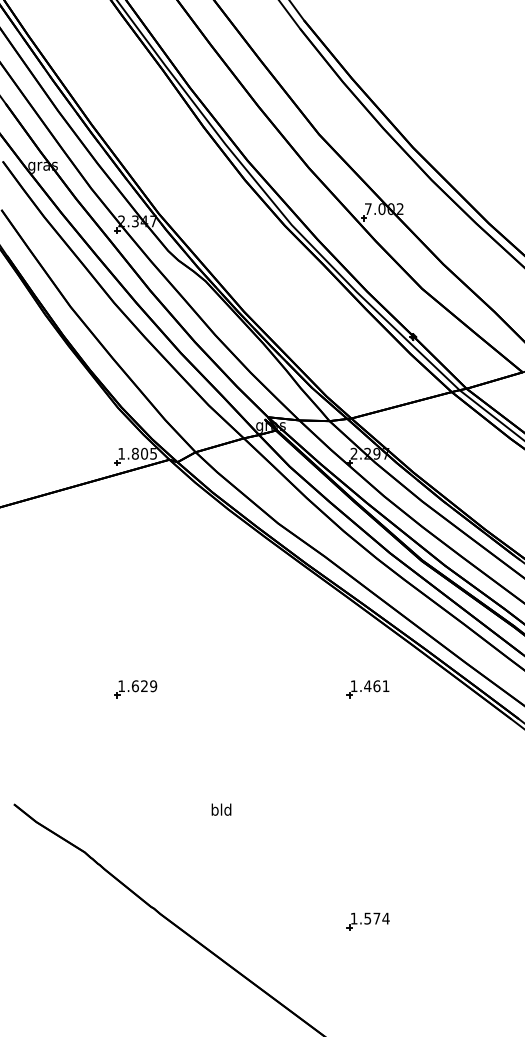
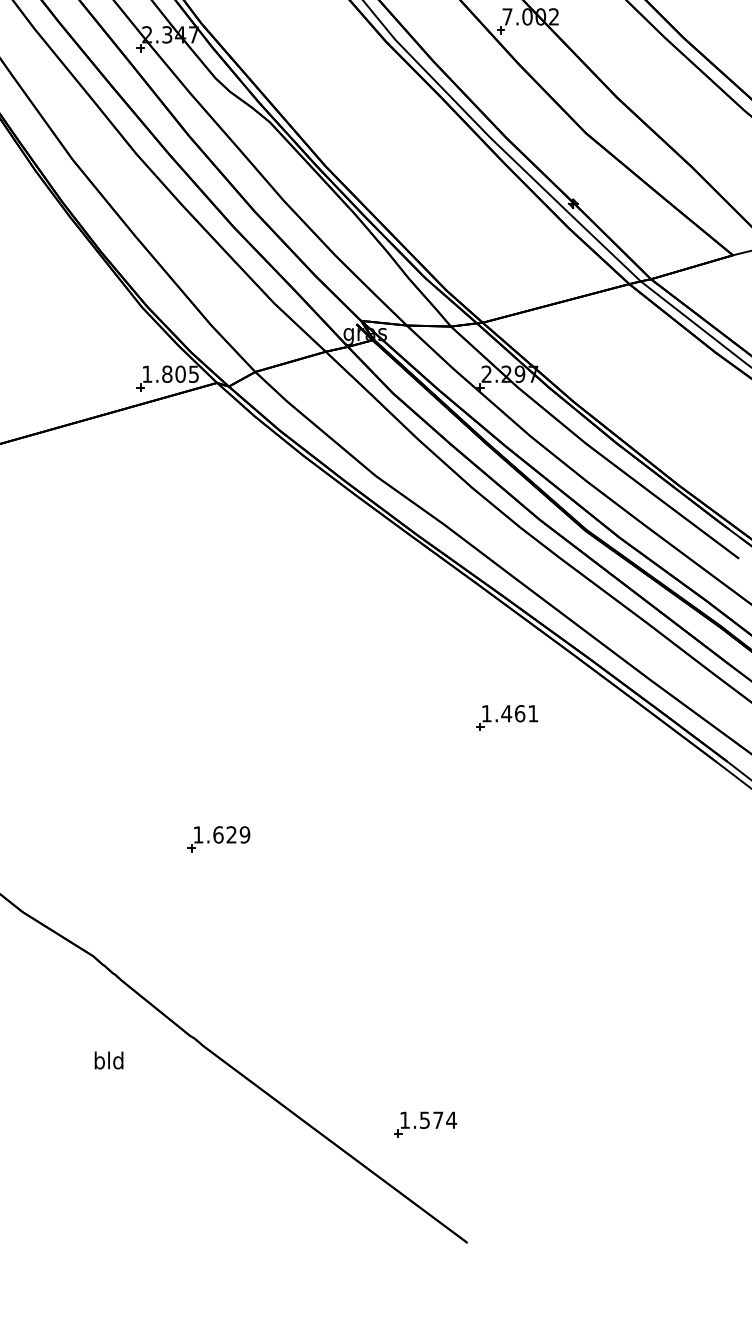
part: (135, 689) -> (218, 839), moved
text: (221, 809) -> (109, 1060), moved
part: (367, 921) -> (424, 1124), moved

